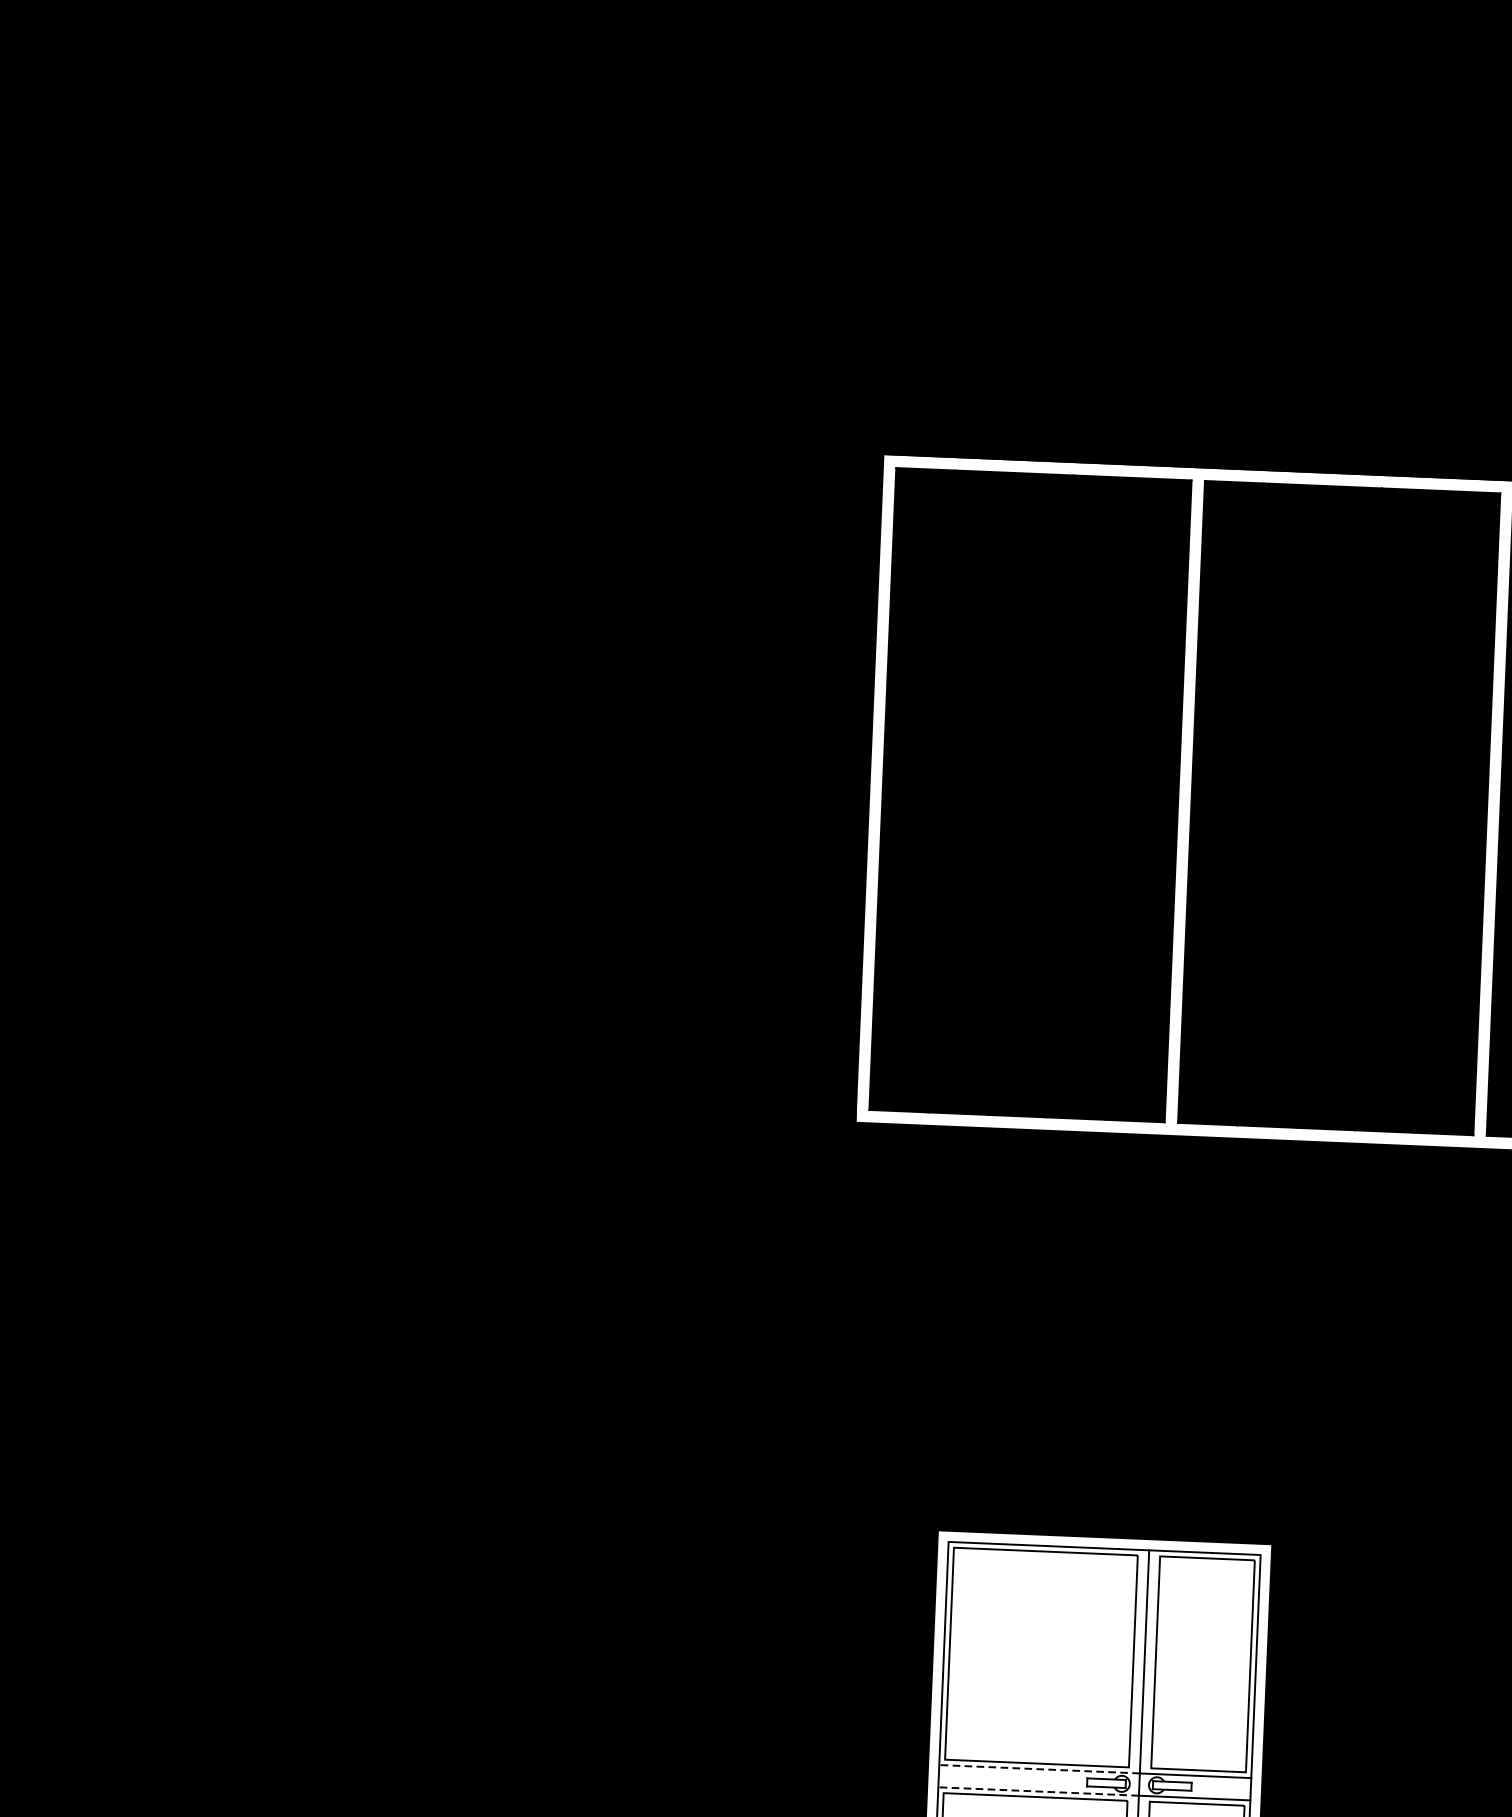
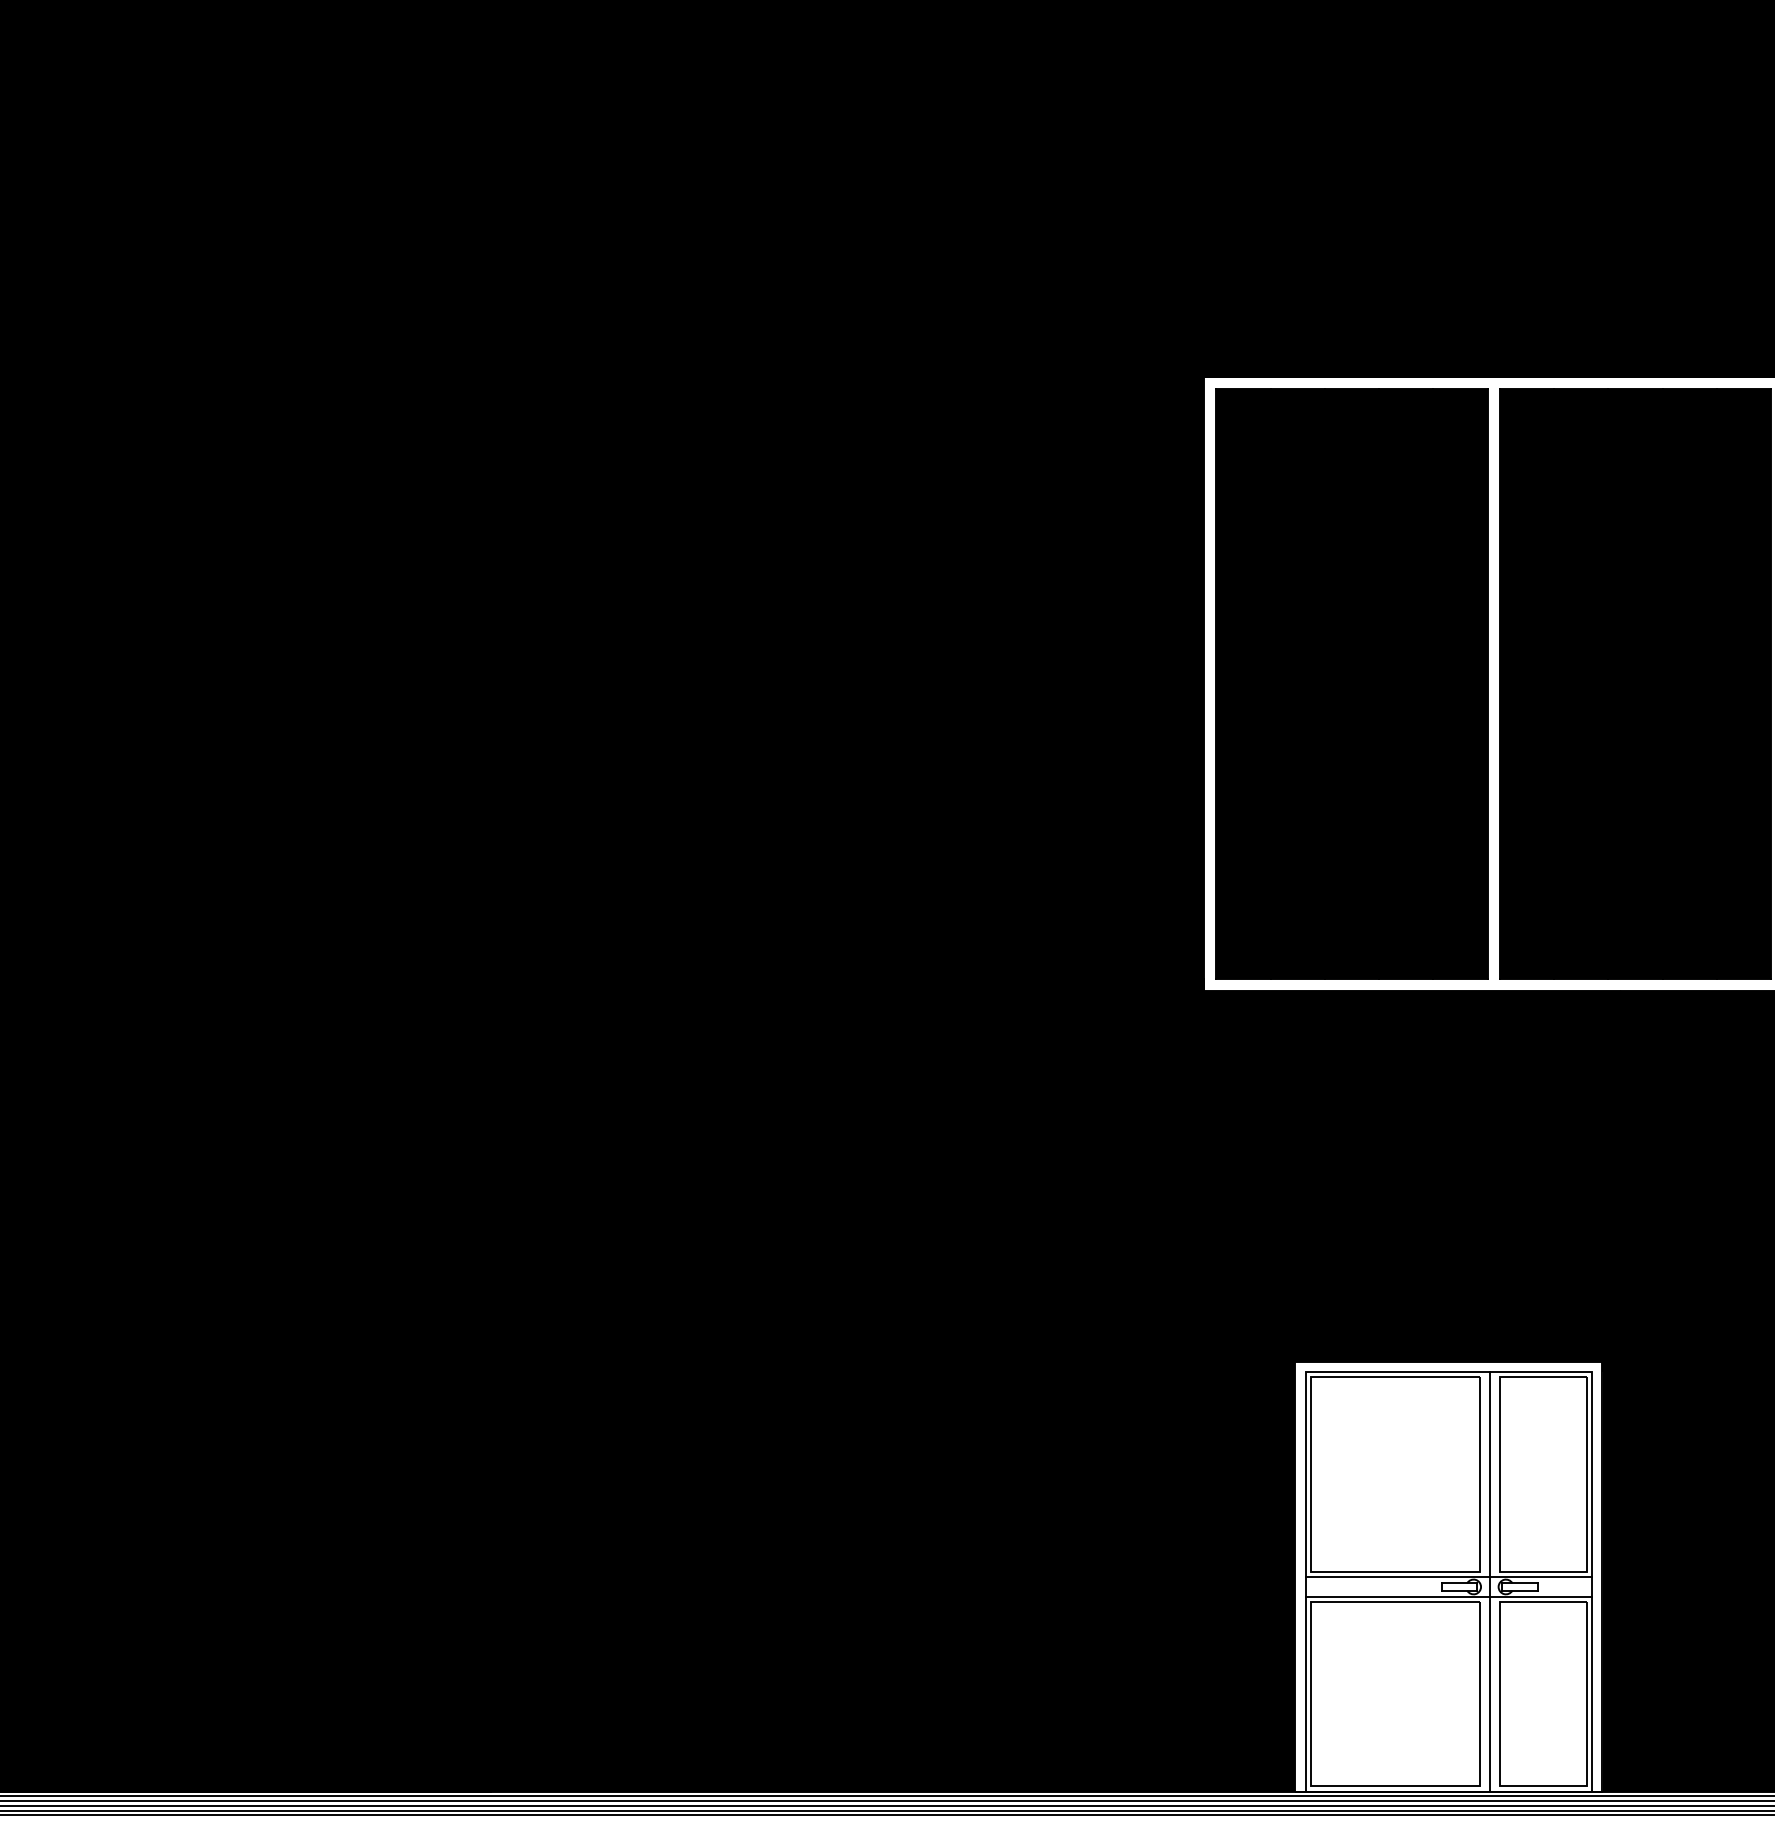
line: (1039, 1768) -> (1397, 1576), dashed -> solid
line: (1038, 1791) -> (1397, 1597), dashed -> solid

